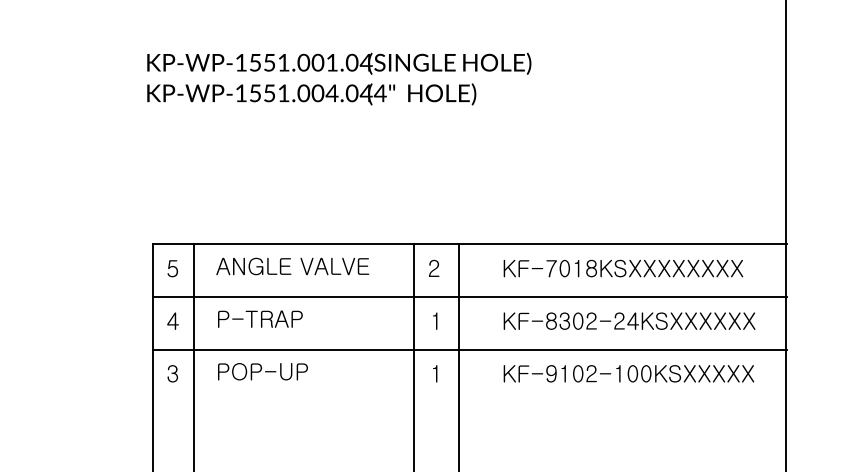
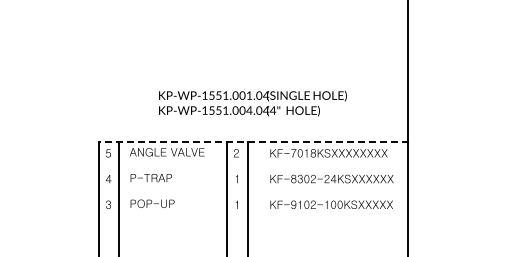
text: (338, 78) -> (252, 103), moved
line: (469, 244) -> (253, 141), solid -> dashed
line: (469, 297) -> (253, 167), removed
line: (469, 350) -> (253, 193), removed

